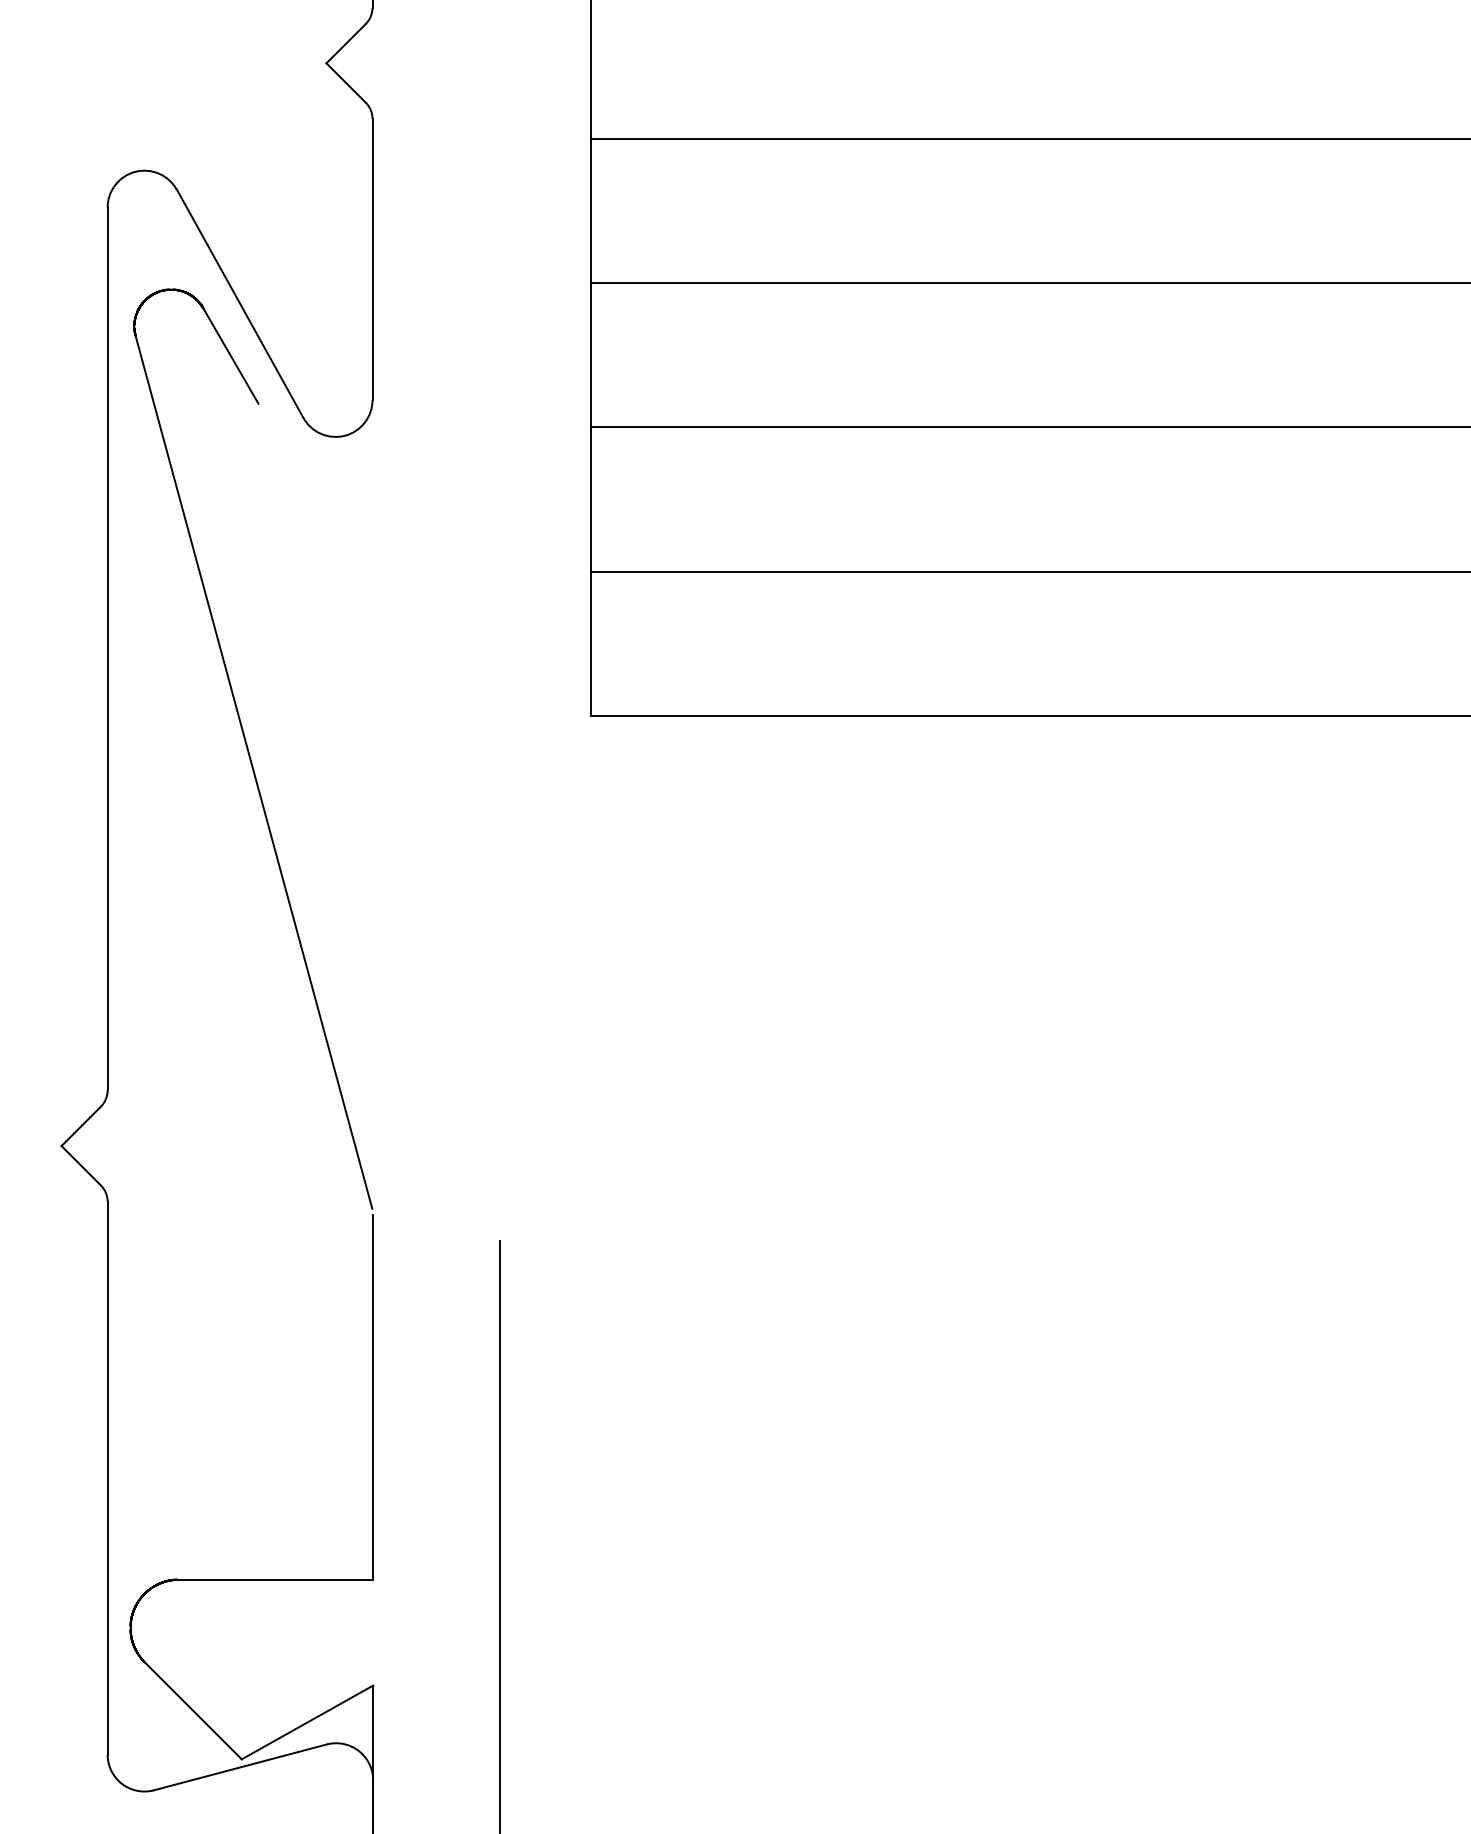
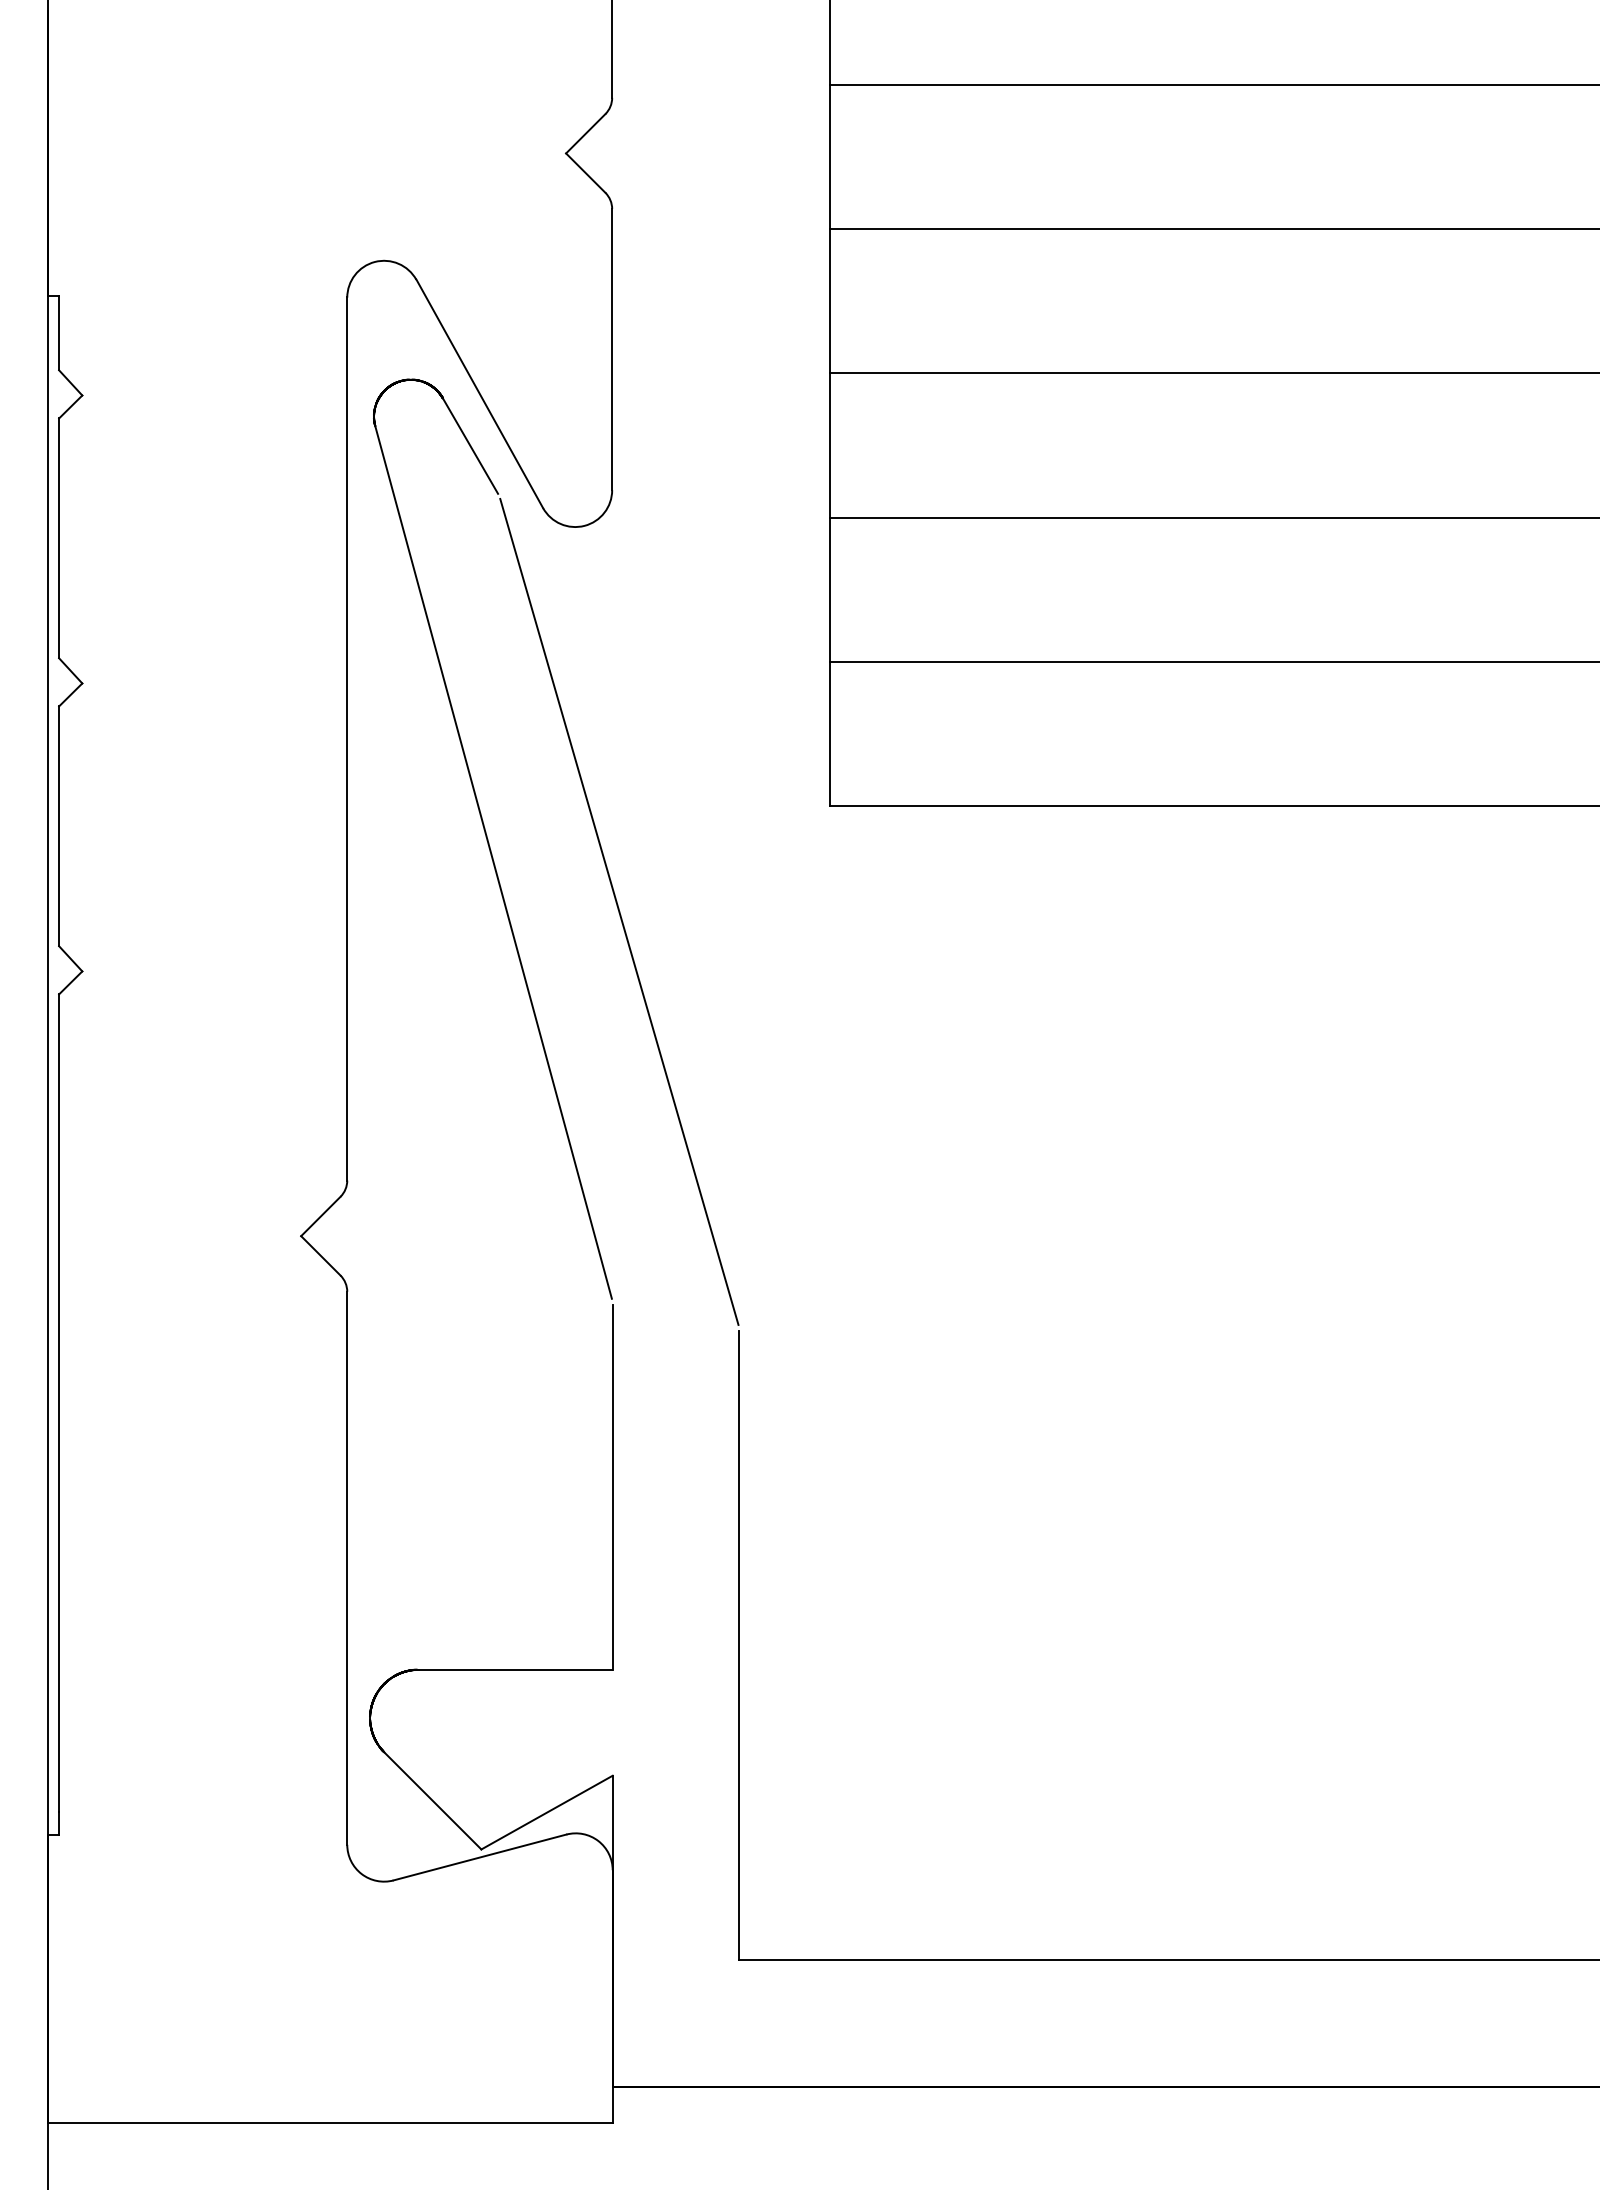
line: (379, 821) -> (619, 911), added

